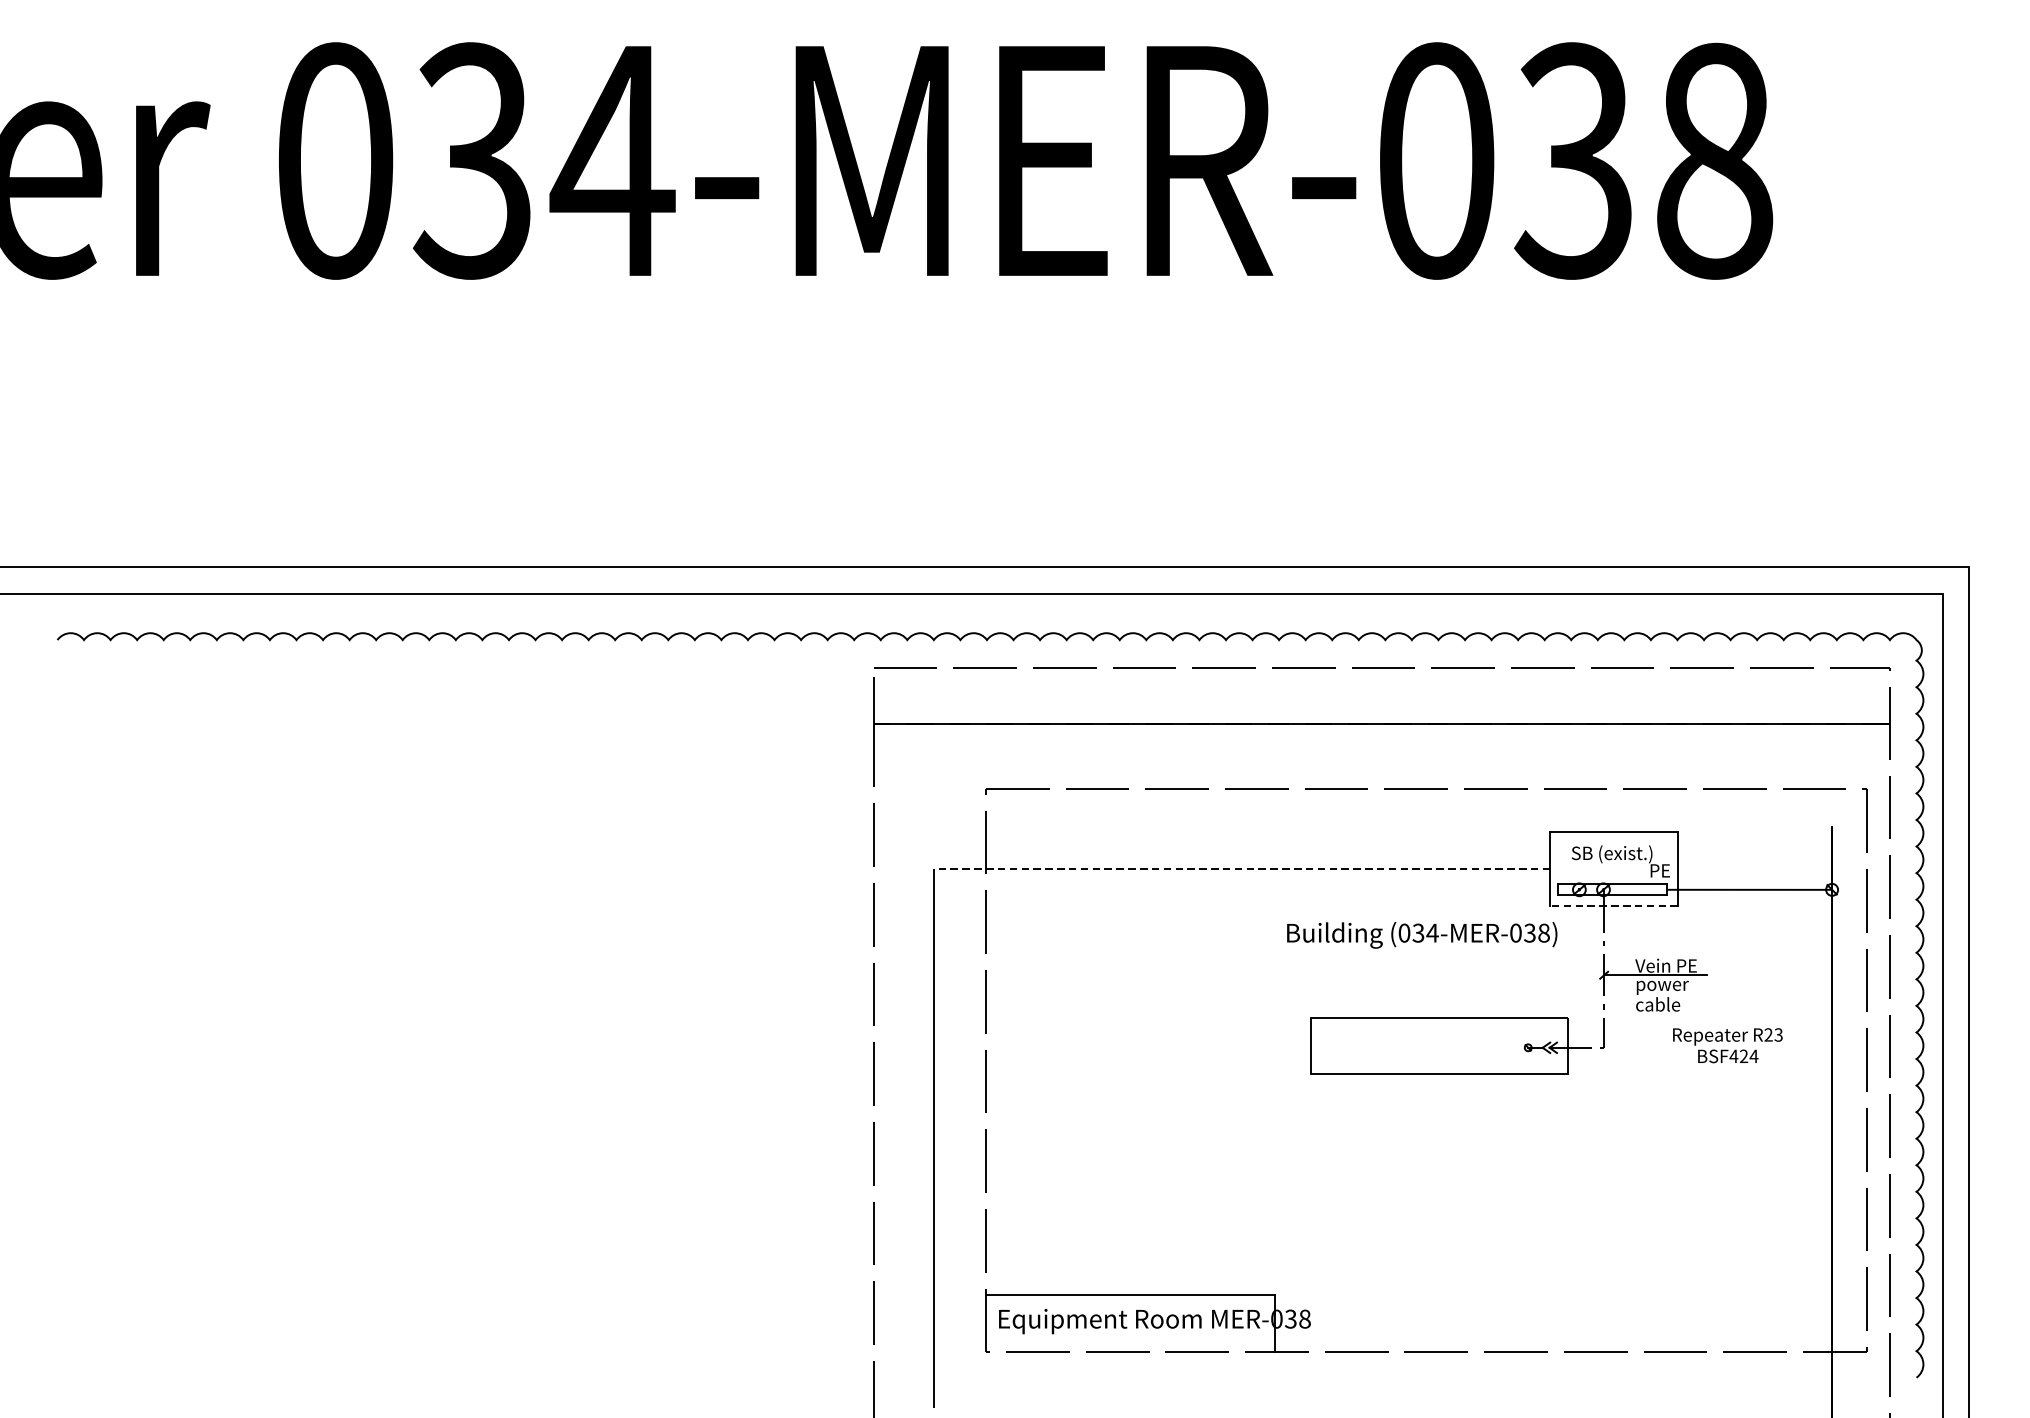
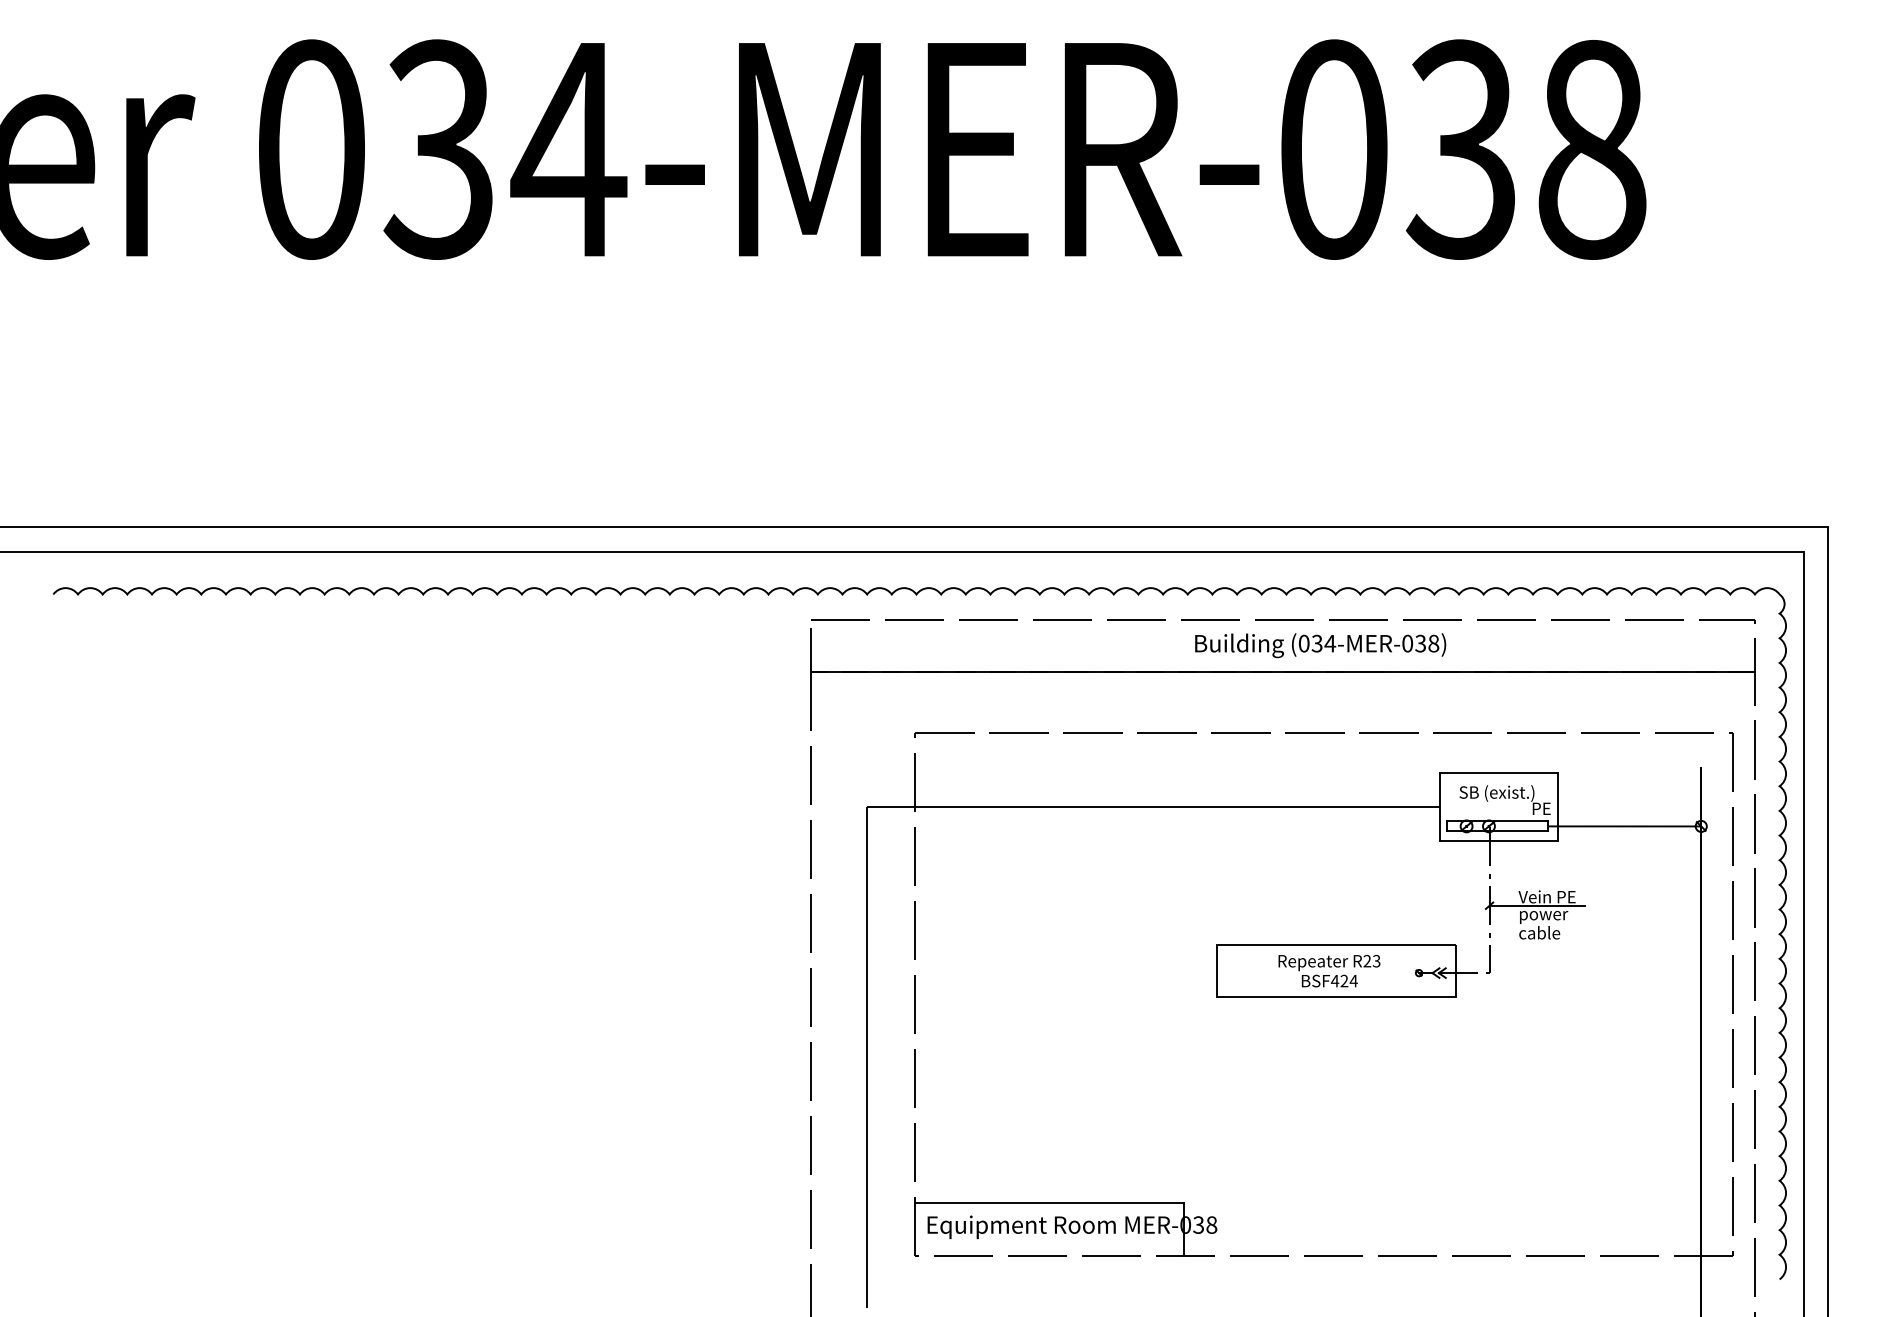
line: (1242, 869) -> (1153, 807), dashed -> solid
line: (1613, 906) -> (1498, 841), dashed -> solid
text: (1422, 935) -> (1320, 645), moved
text: (1727, 1044) -> (1329, 970), moved

